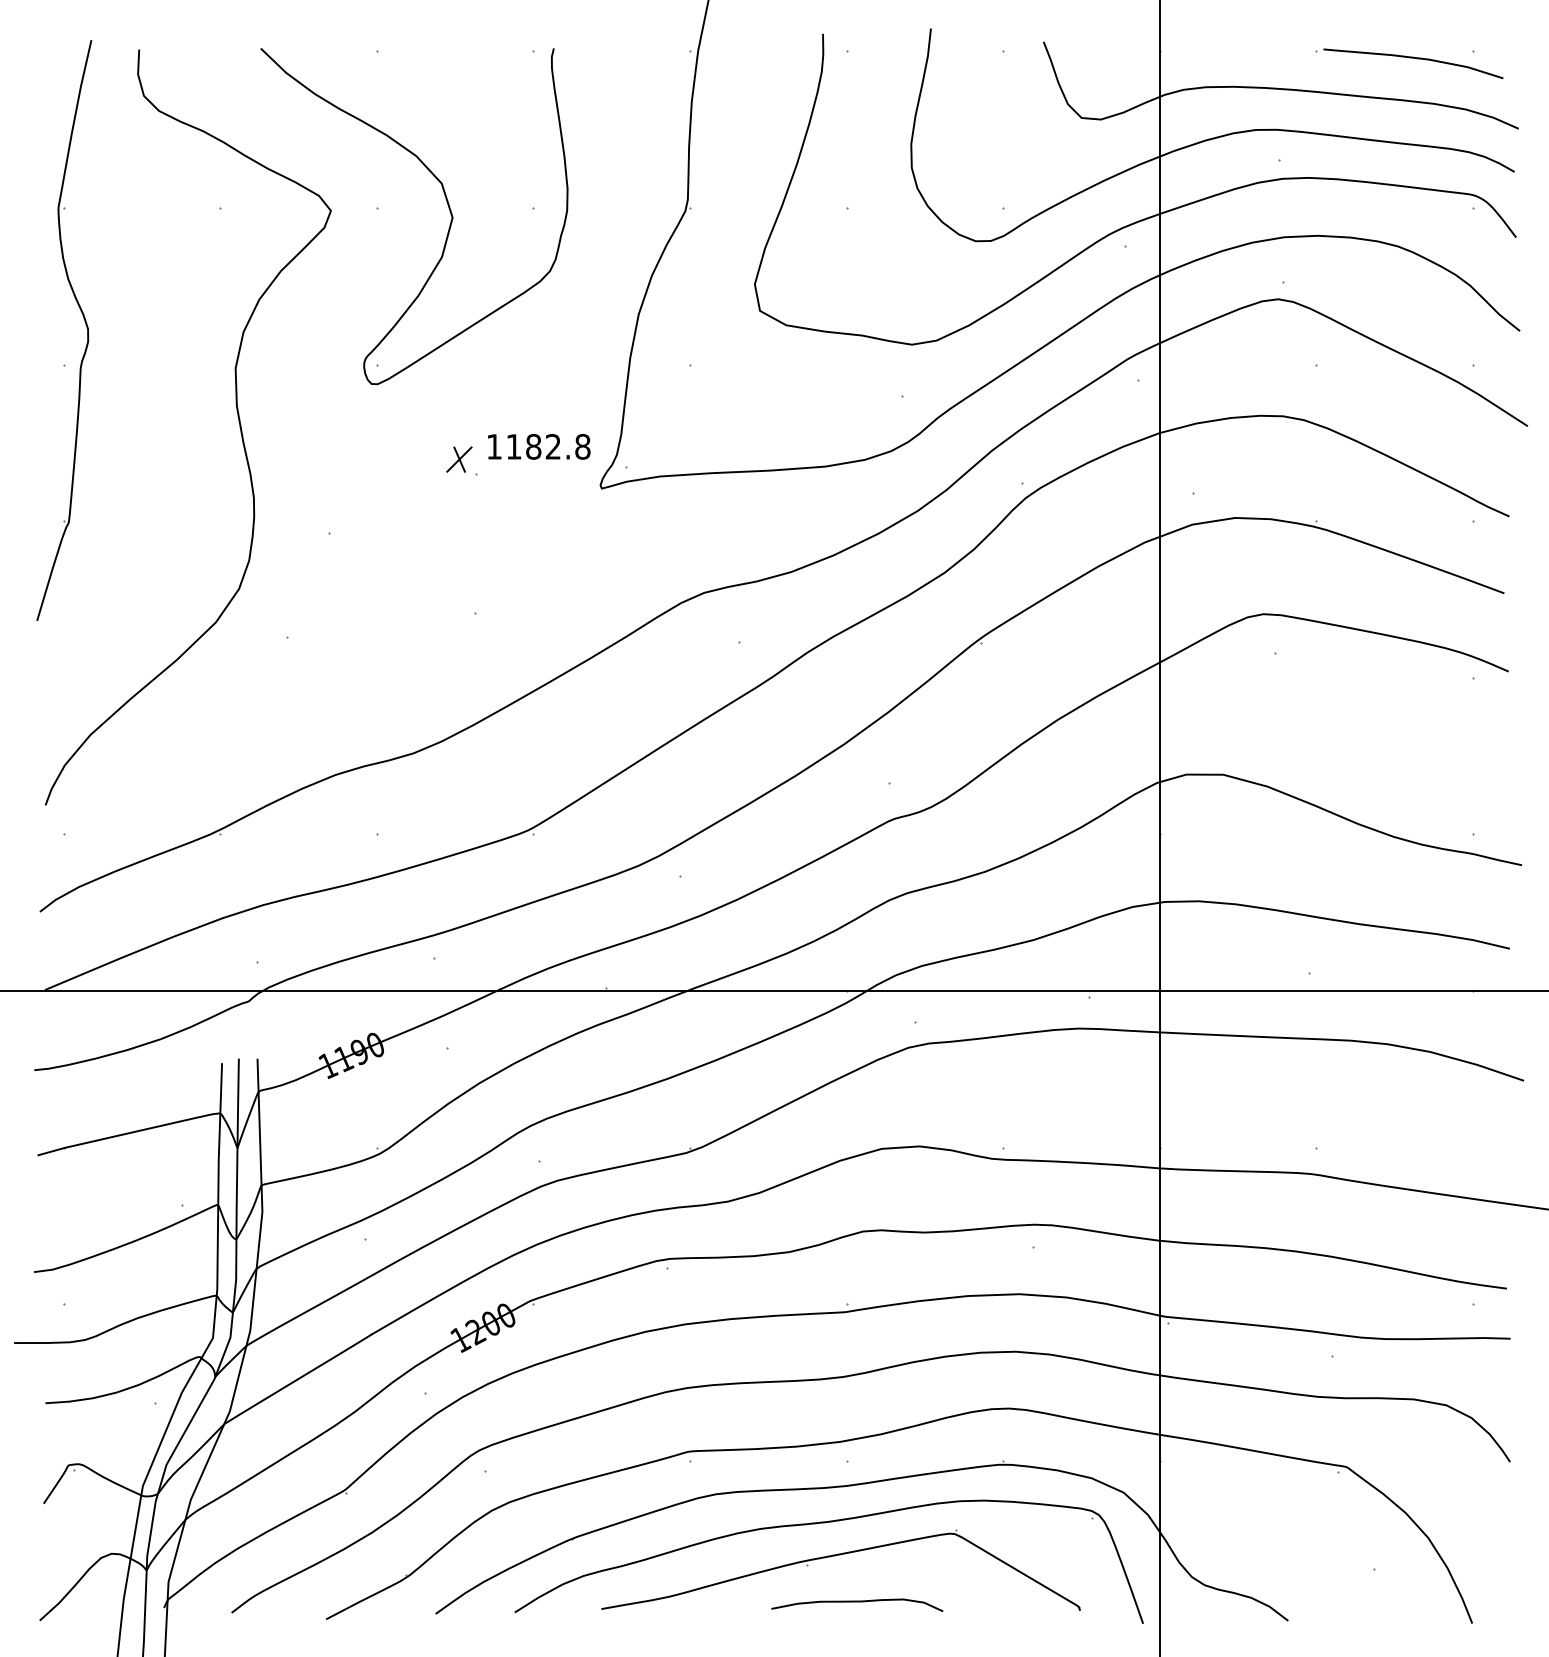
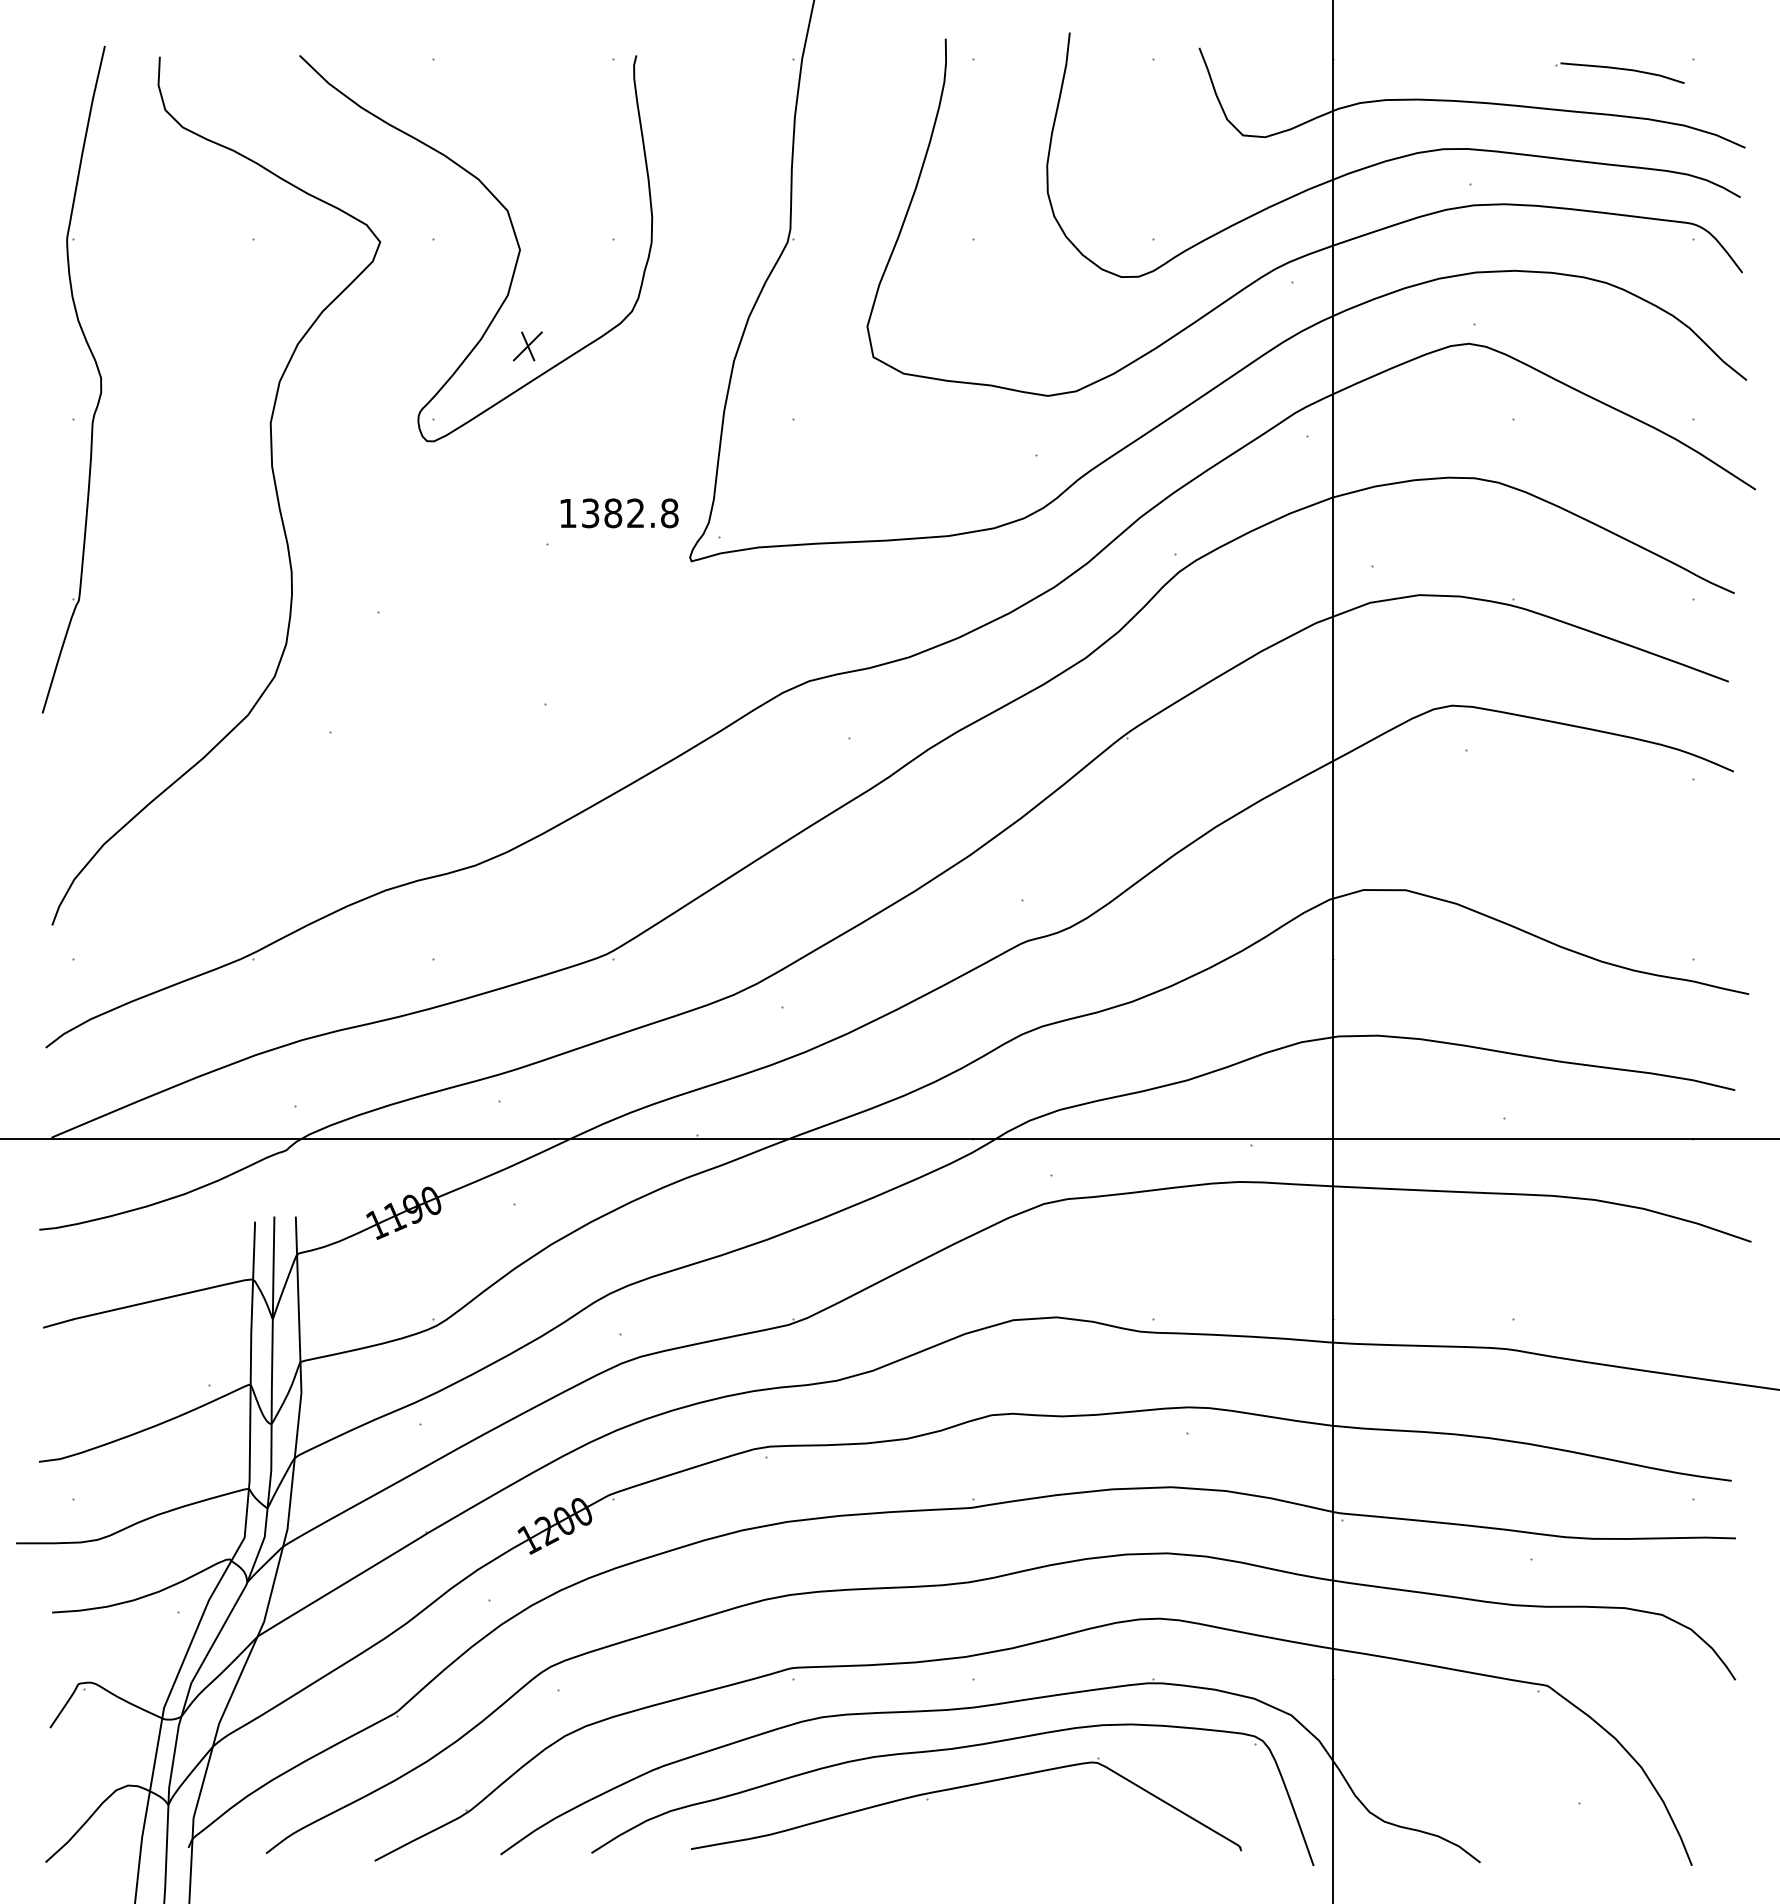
part: (1409, 63) -> (1619, 72), size x0.6
text: (513, 446) -> (590, 512), 1182.8 -> 1382.8
part: (459, 459) -> (527, 346), moved
curve: (857, 1602) -> (985, 1841), removed

